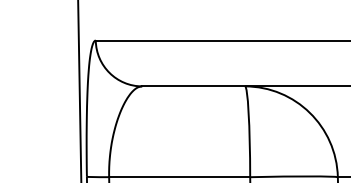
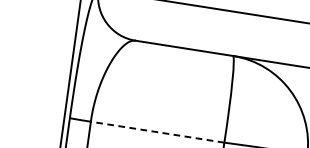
line: (179, 177) -> (157, 132), solid -> dashed

